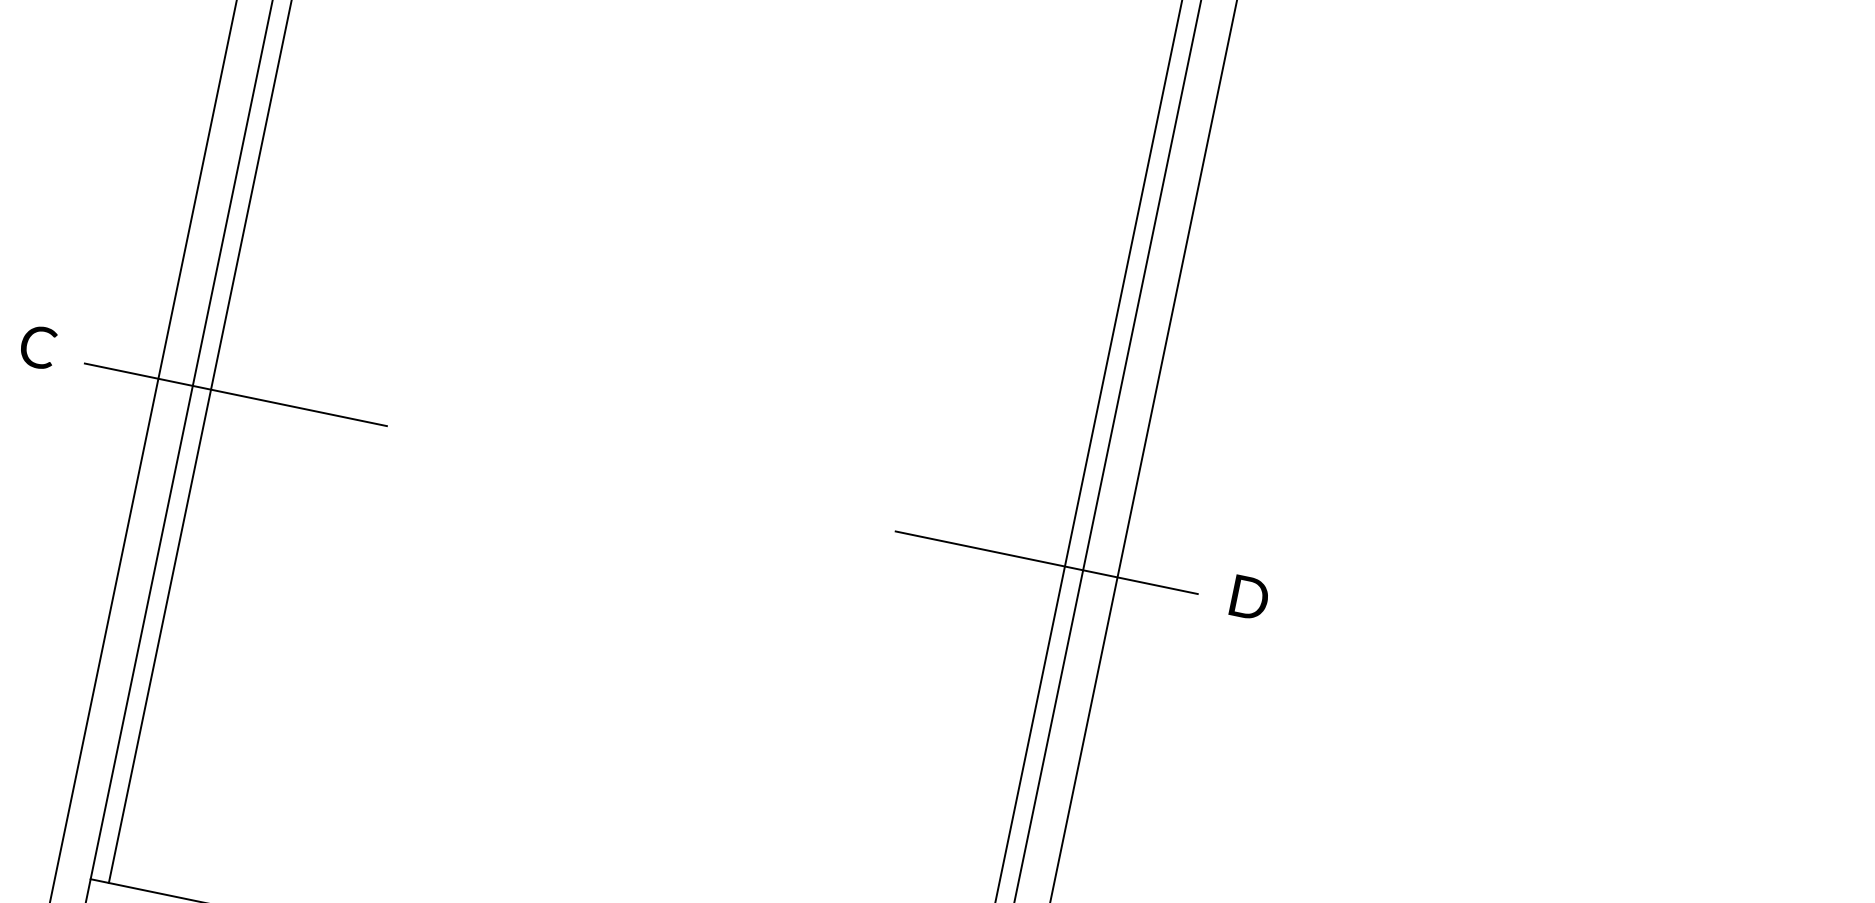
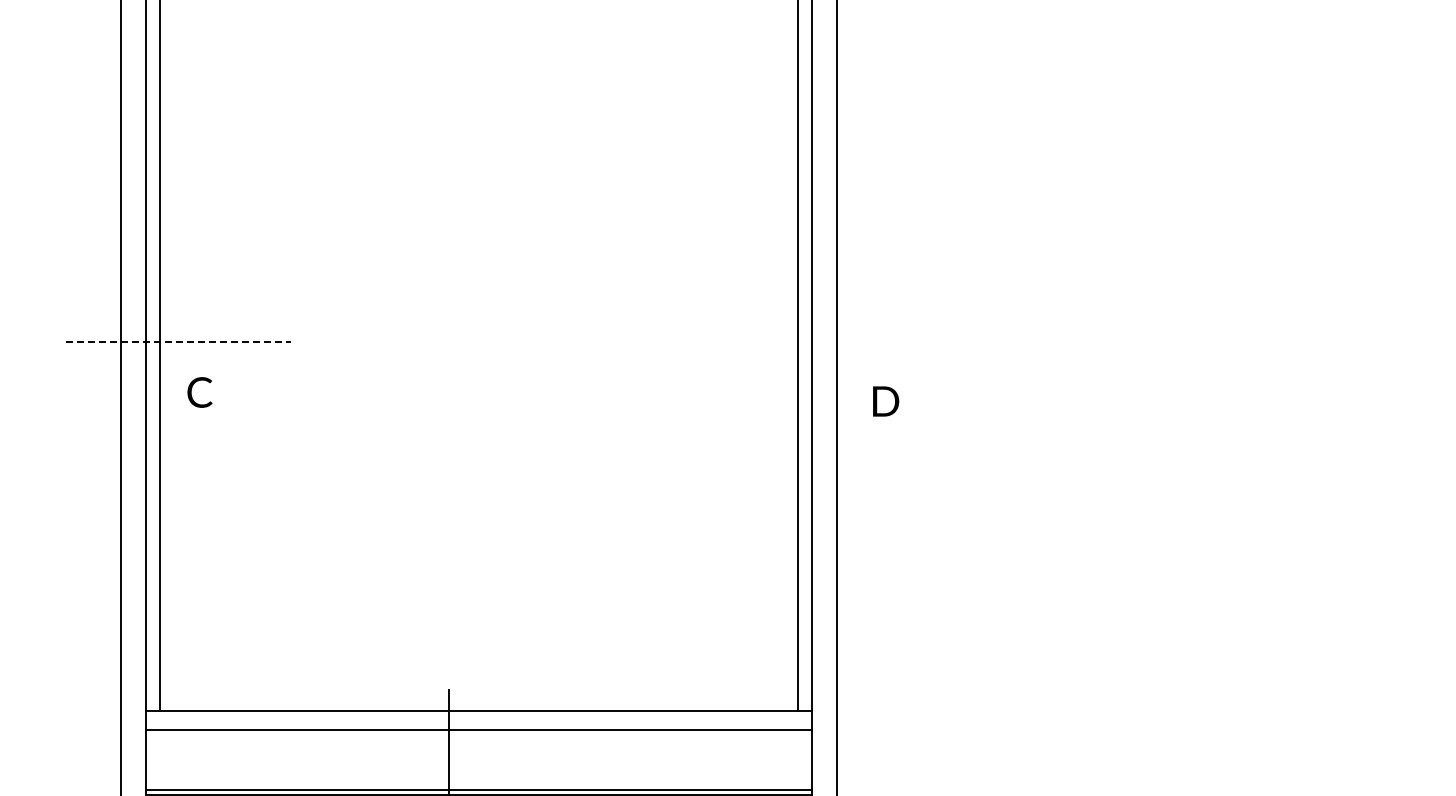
text: (37, 347) -> (199, 392), moved
line: (235, 395) -> (178, 342), solid -> dashed
line: (1046, 563) -> (784, 342), removed
text: (1250, 598) -> (886, 401), moved

